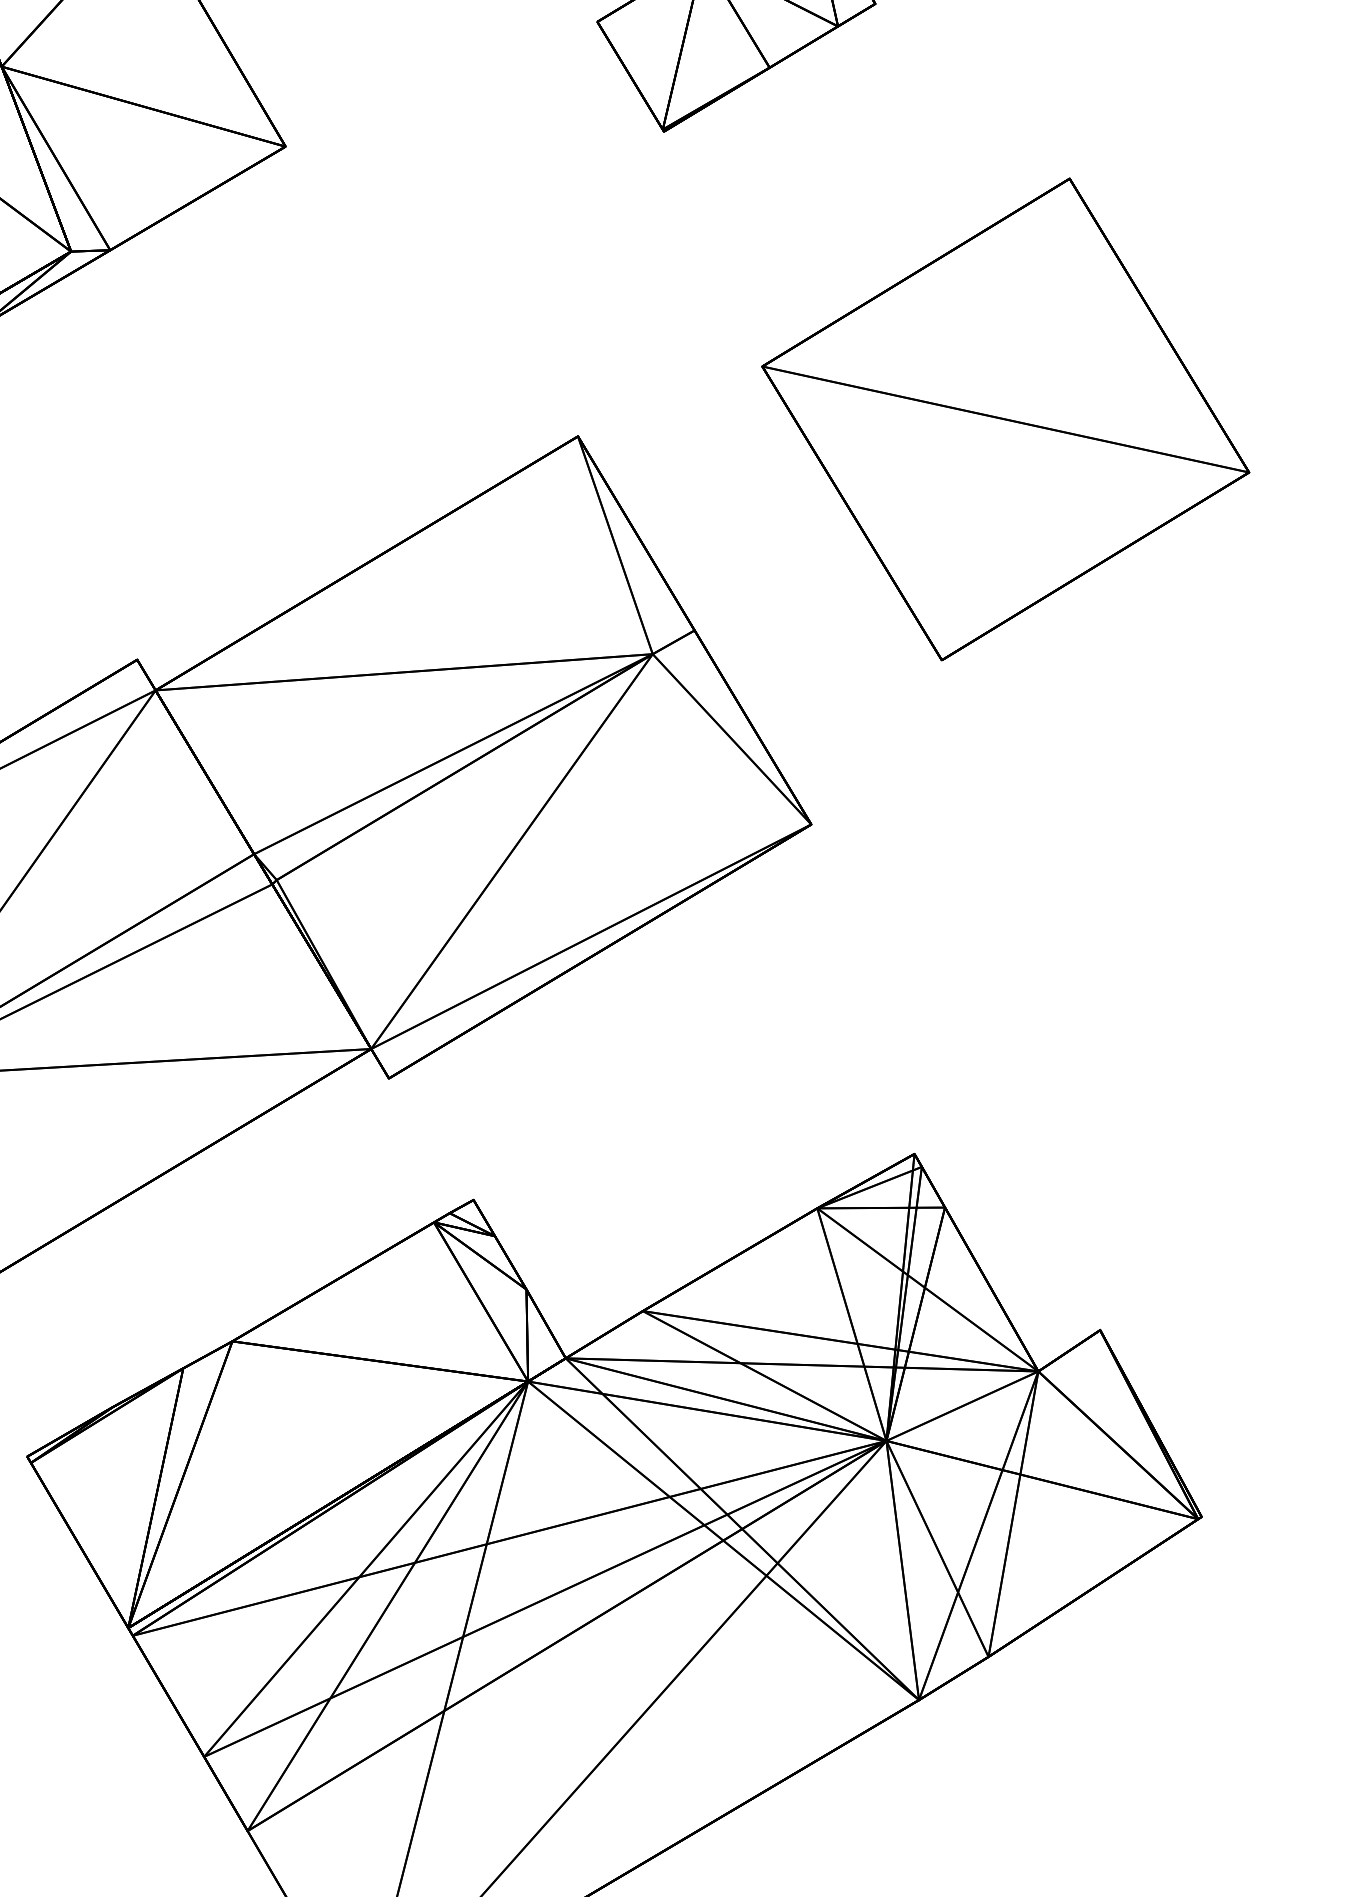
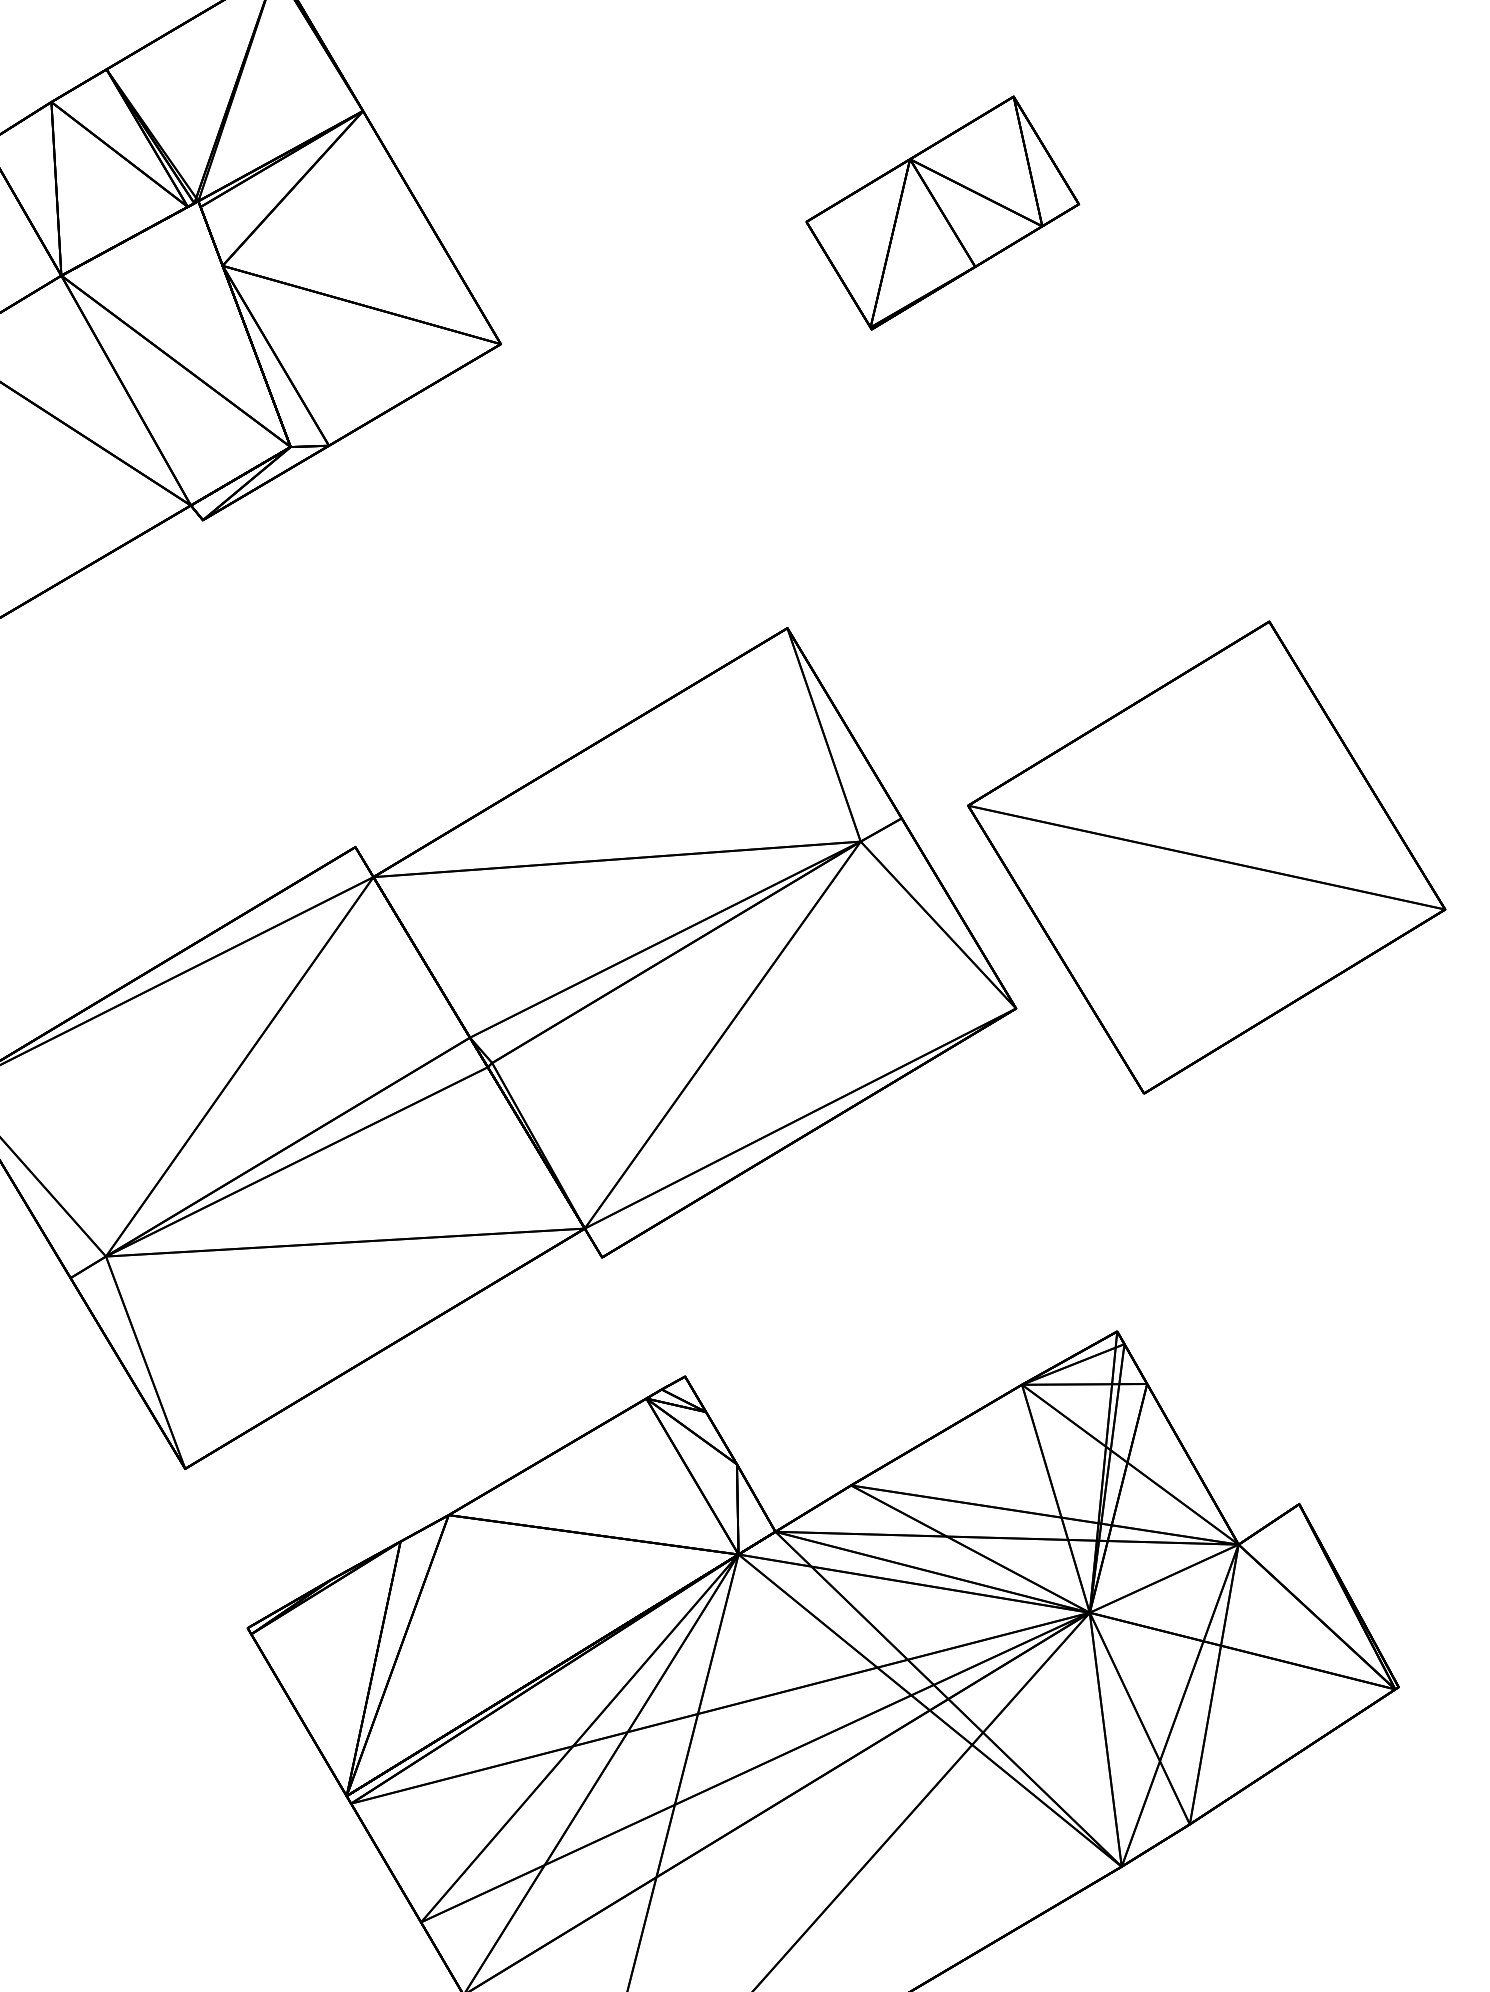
part: (1005, 419) -> (1206, 857), moved

